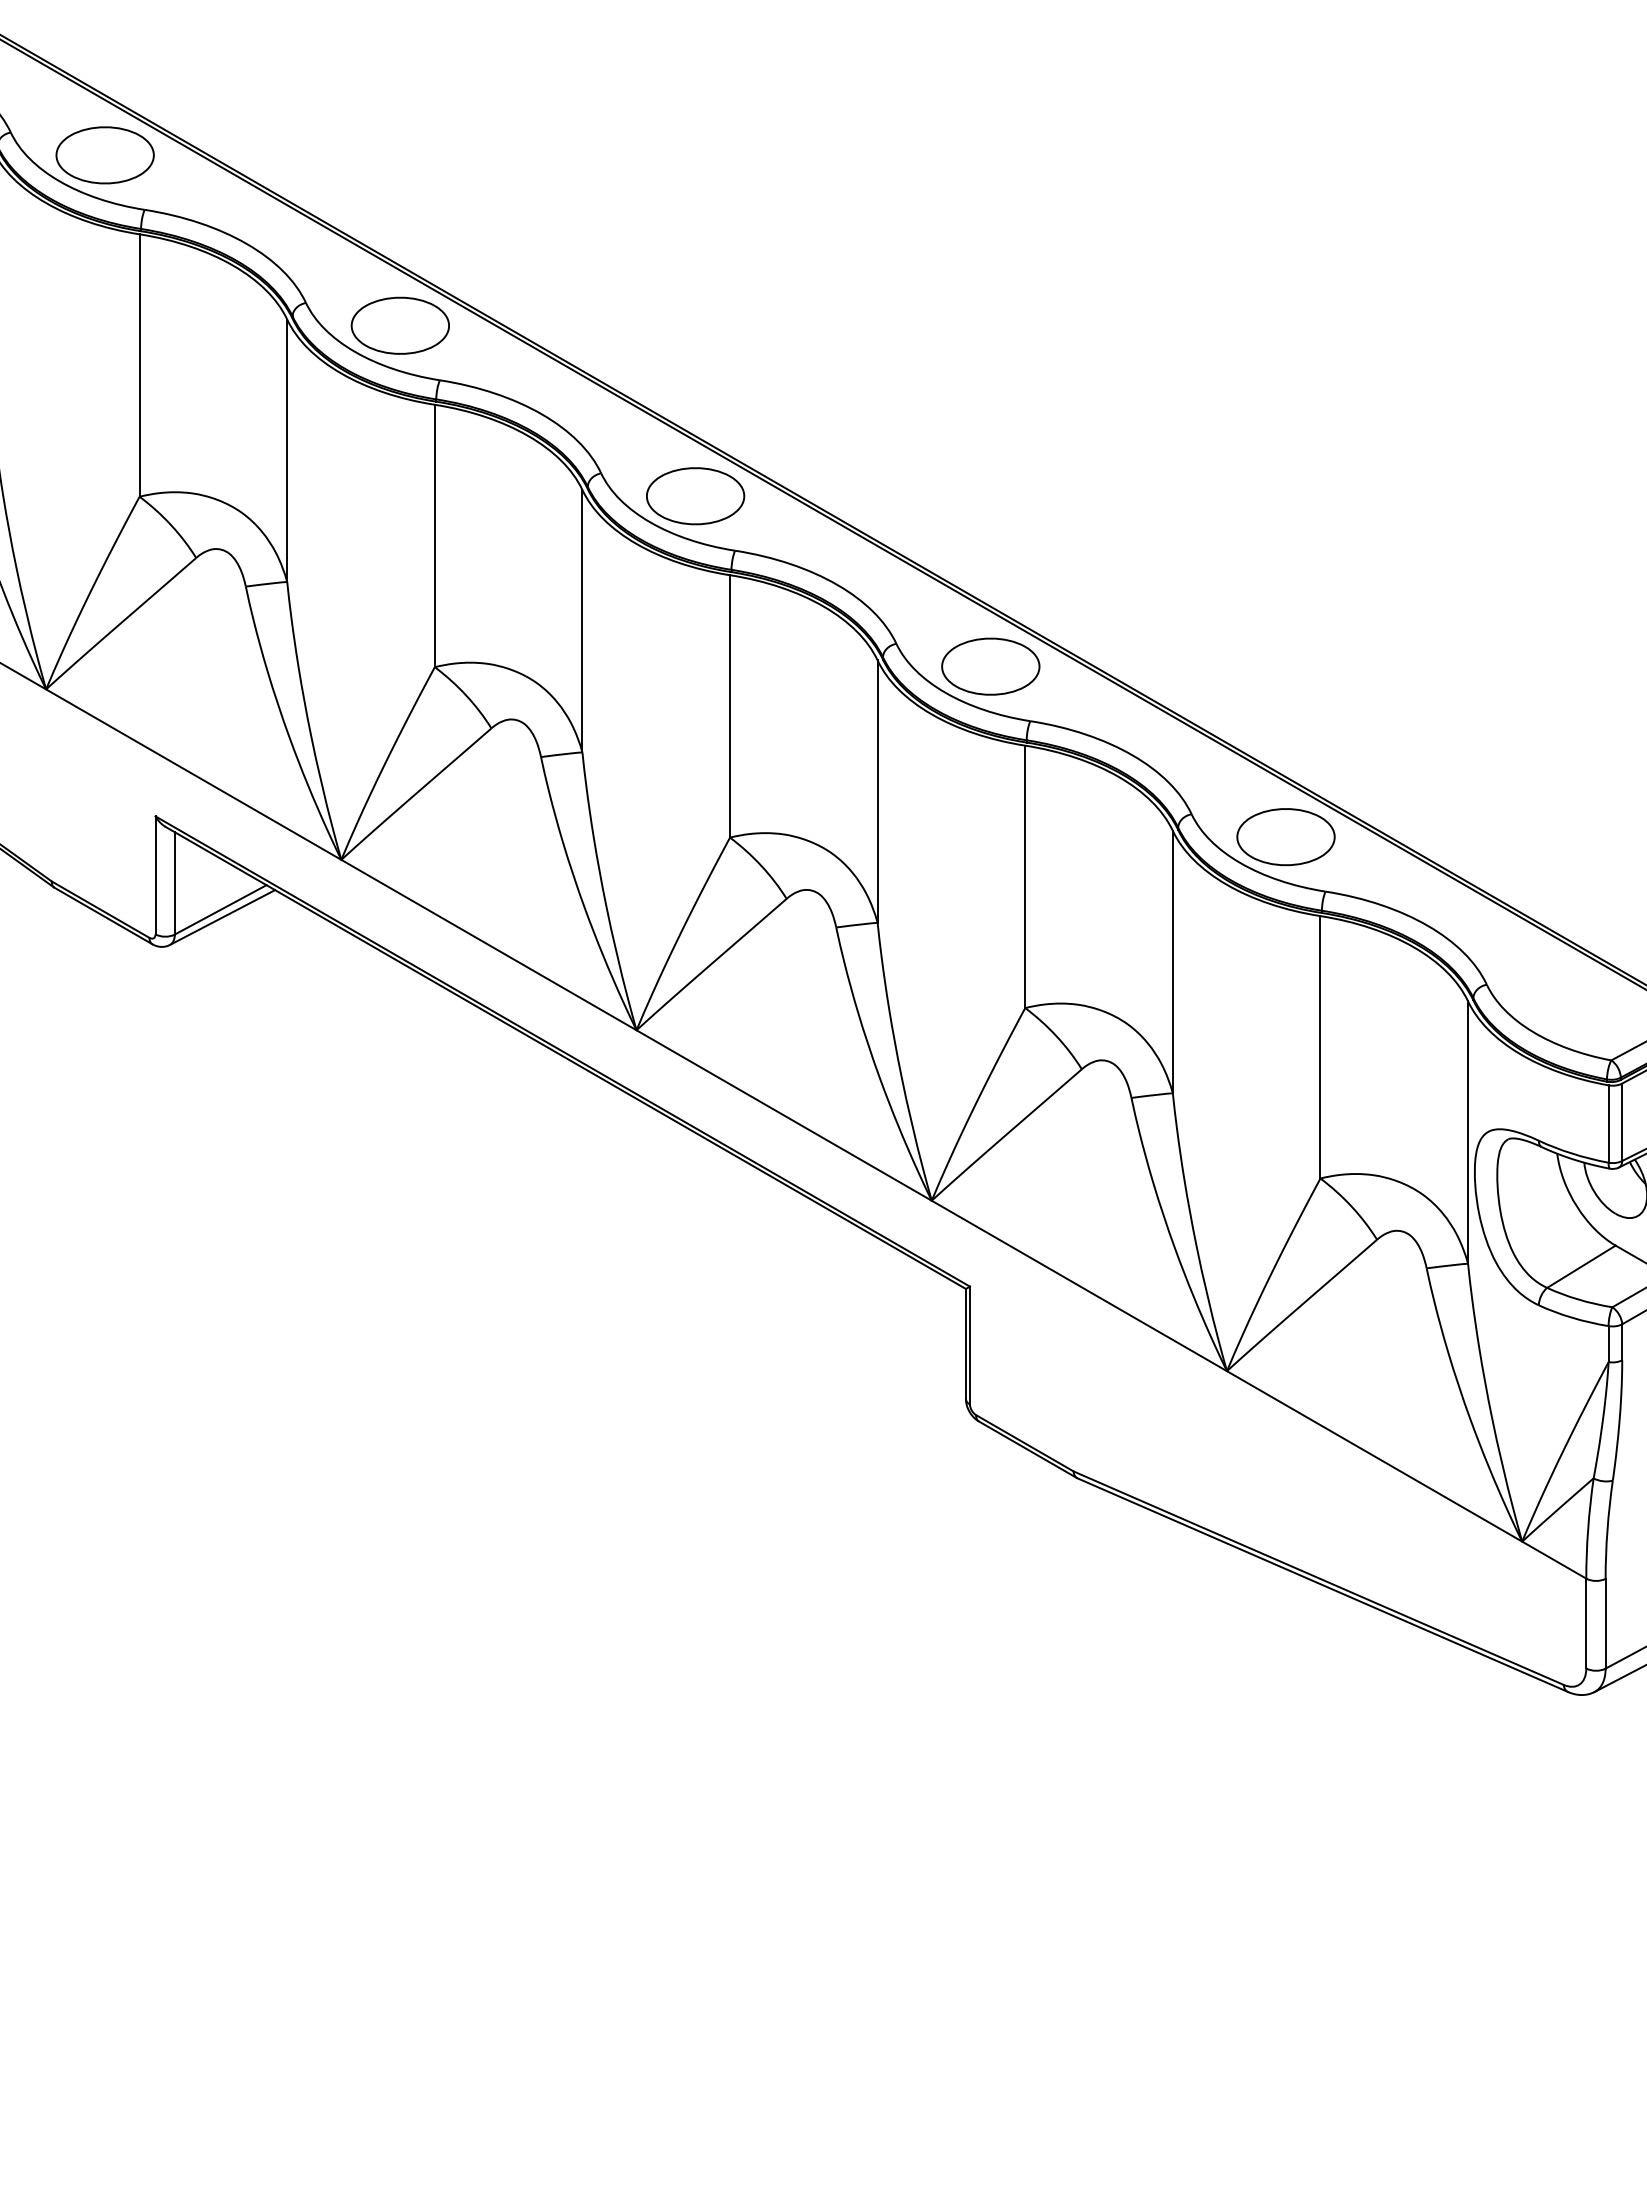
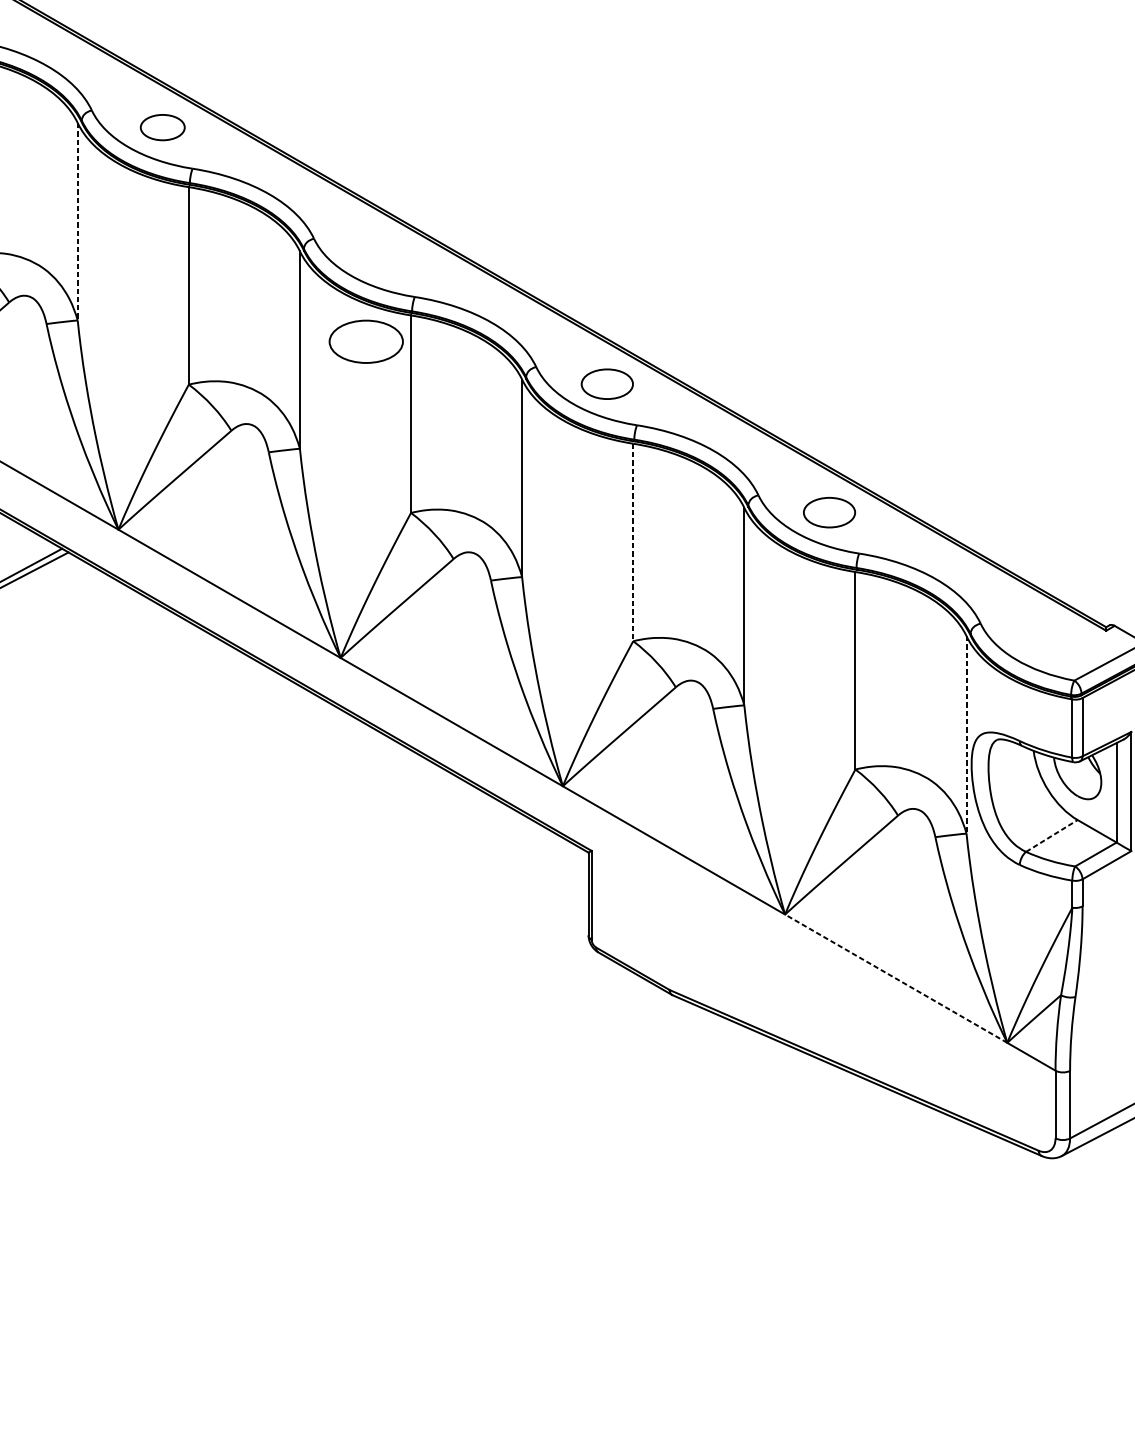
part: (399, 325) -> (162, 127), size x0.6
line: (287, 451) -> (77, 222), solid -> dashed
part: (695, 496) -> (366, 341), moved
part: (990, 666) -> (607, 384), size x0.7
part: (1285, 837) -> (829, 512), size x0.7
line: (1025, 877) -> (633, 542), solid -> dashed
line: (1468, 1133) -> (966, 735), solid -> dashed
line: (1581, 1266) -> (1051, 835), solid -> dashed
line: (1374, 1456) -> (896, 978), solid -> dashed

